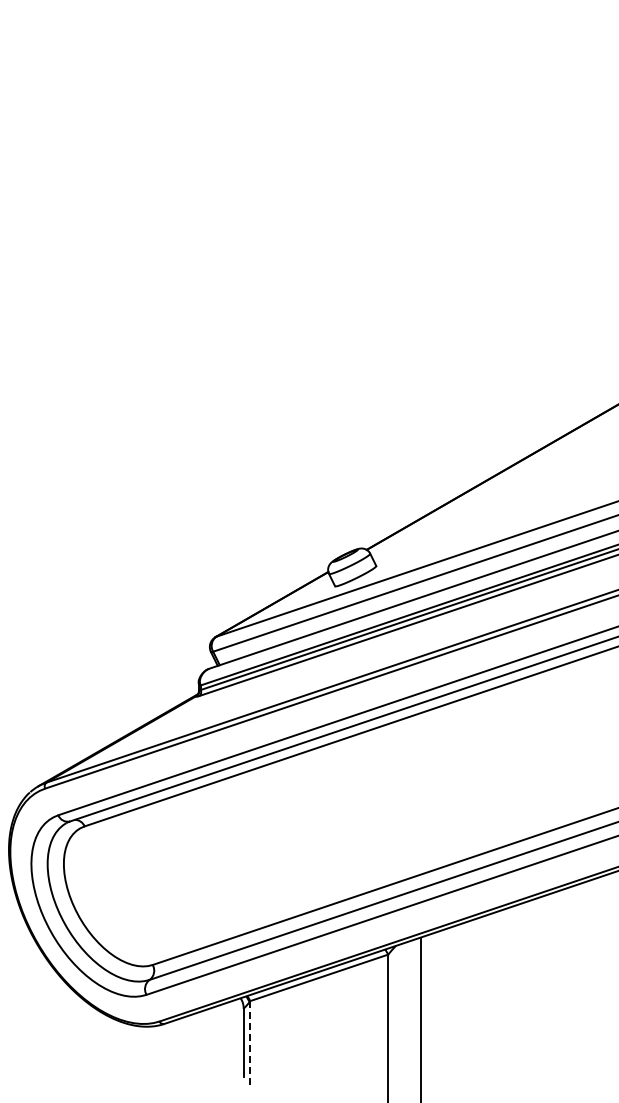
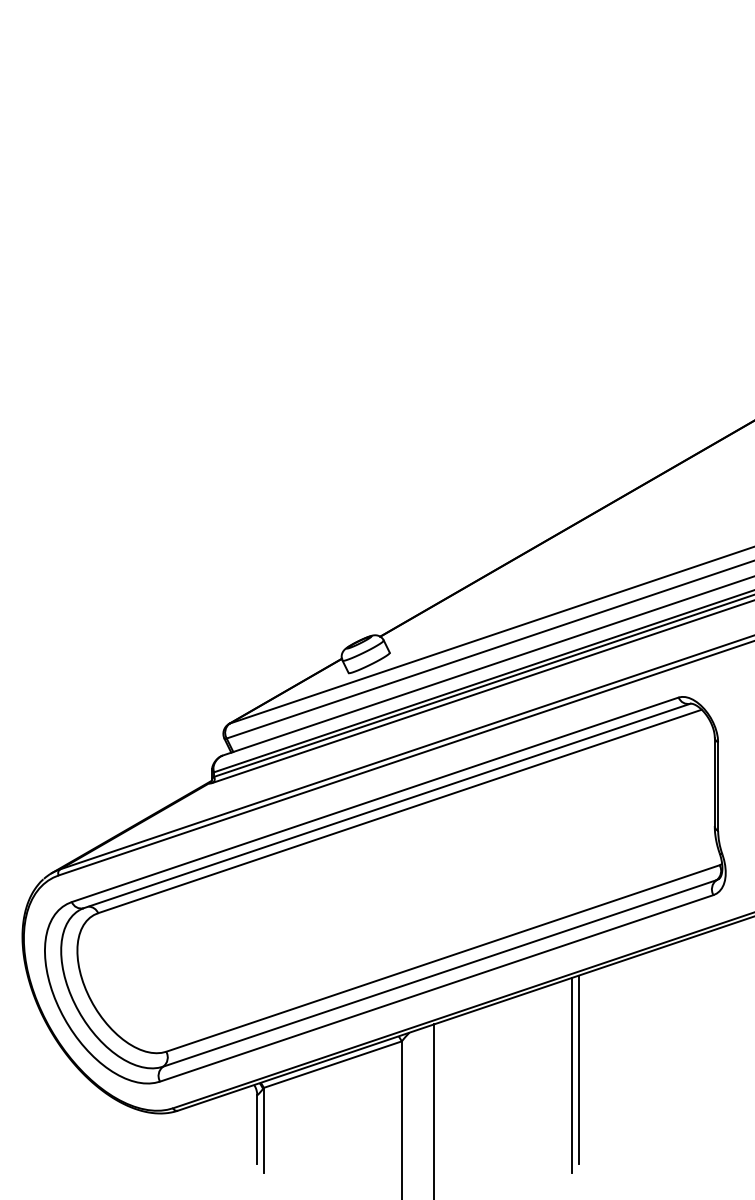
line: (564, 982) -> (578, 1069), added
line: (558, 988) -> (572, 1075), added
line: (249, 1043) -> (263, 1130), dashed -> solid

